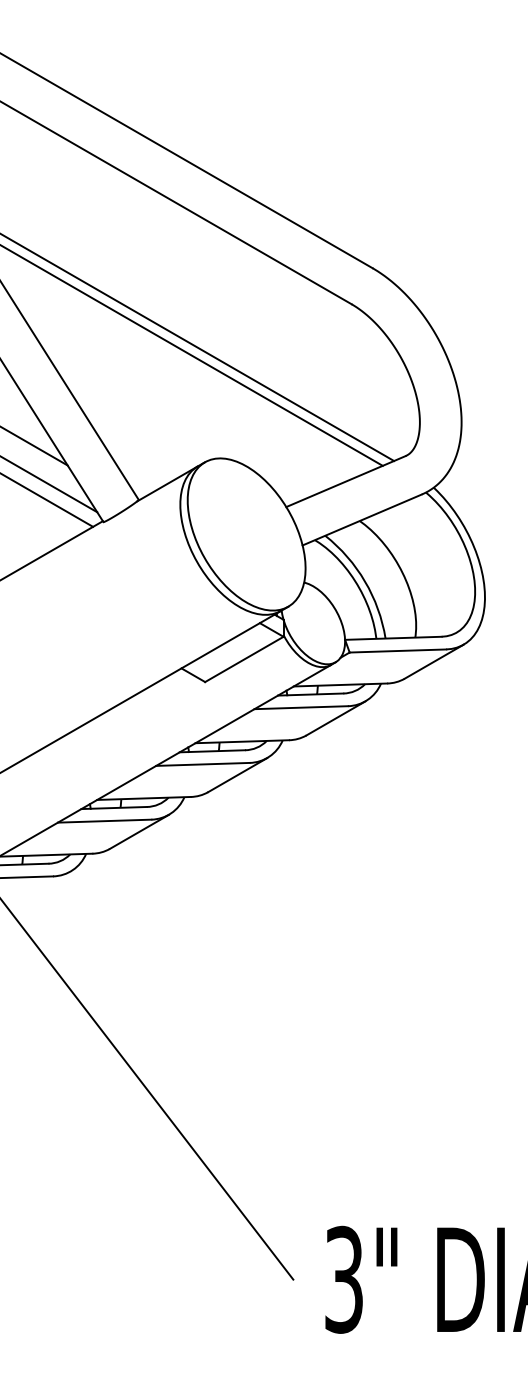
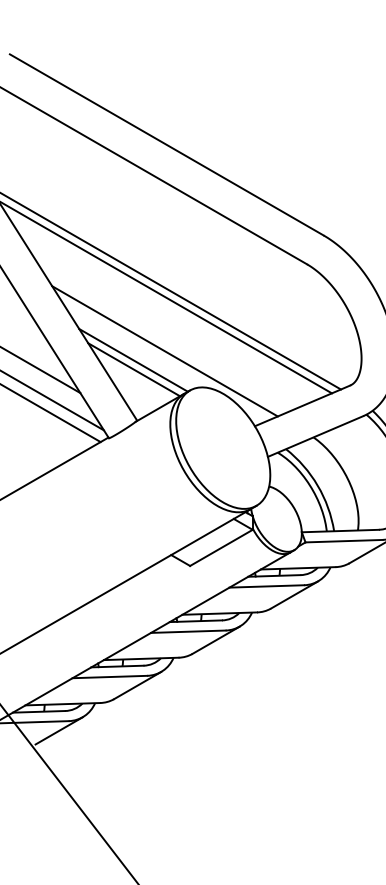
line: (173, 412) -> (164, 350), added
line: (134, 424) -> (133, 360), added
line: (134, 436) -> (133, 369), added
line: (40, 888) -> (58, 730), added

